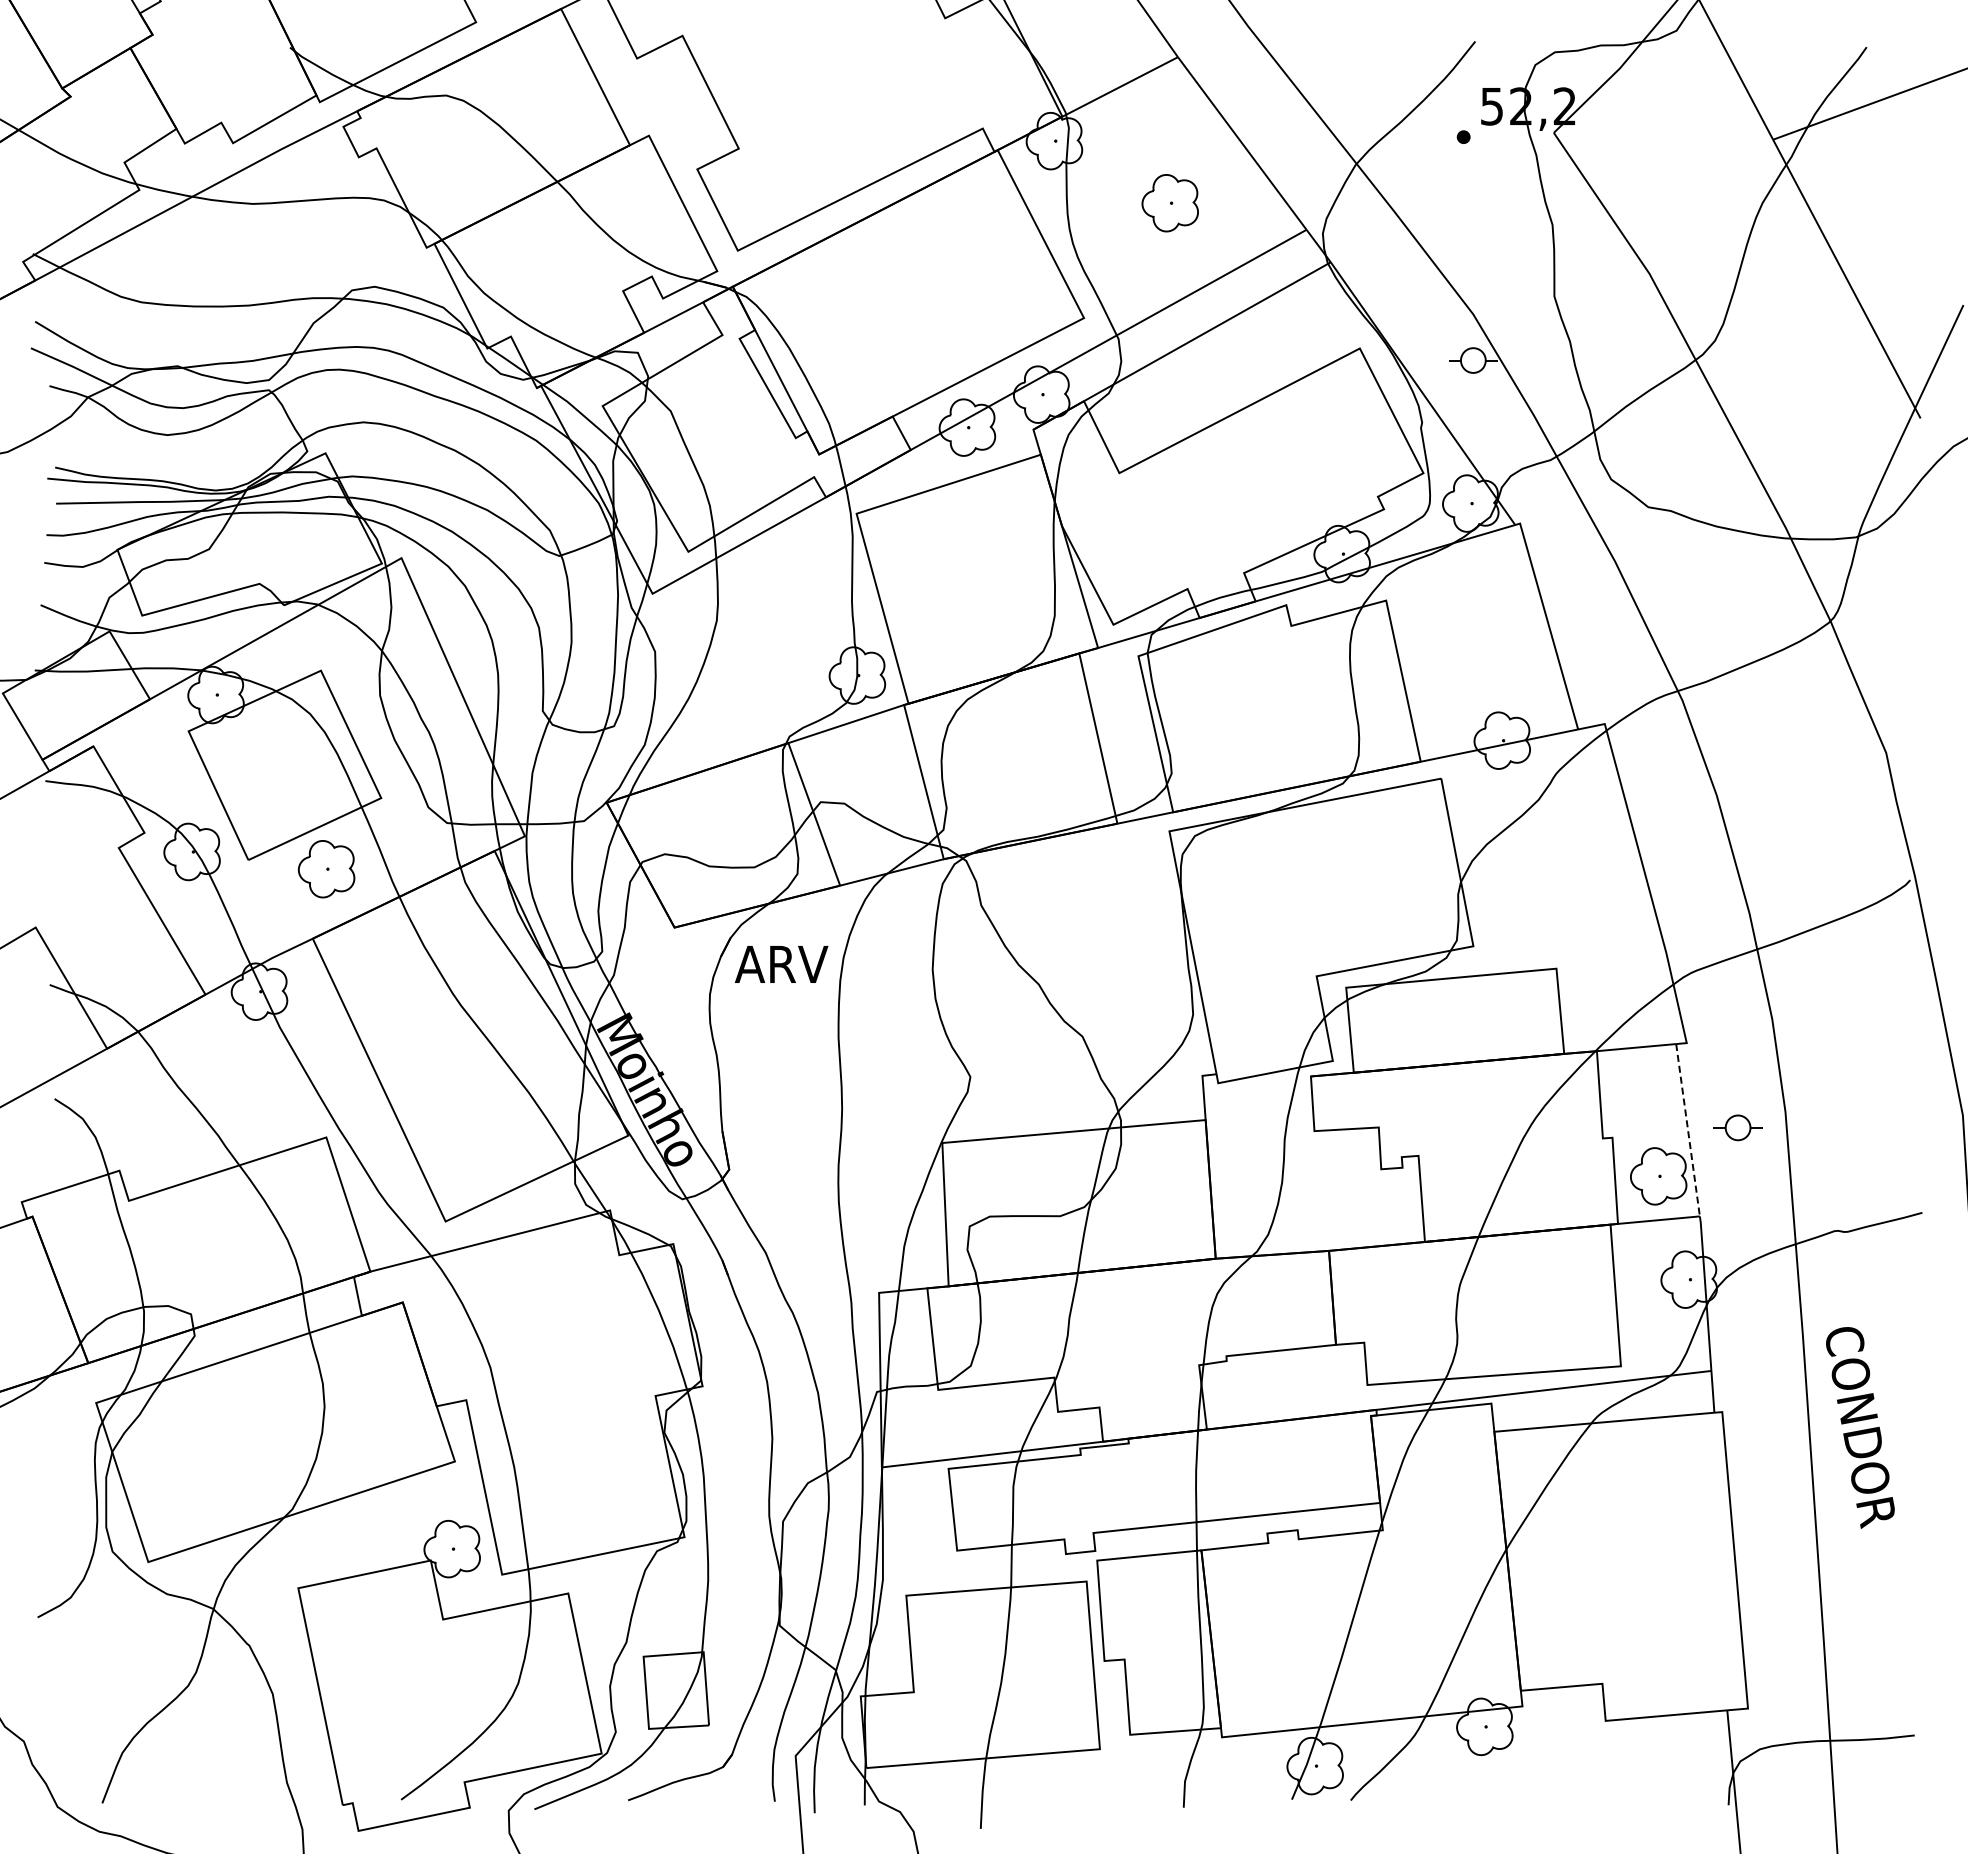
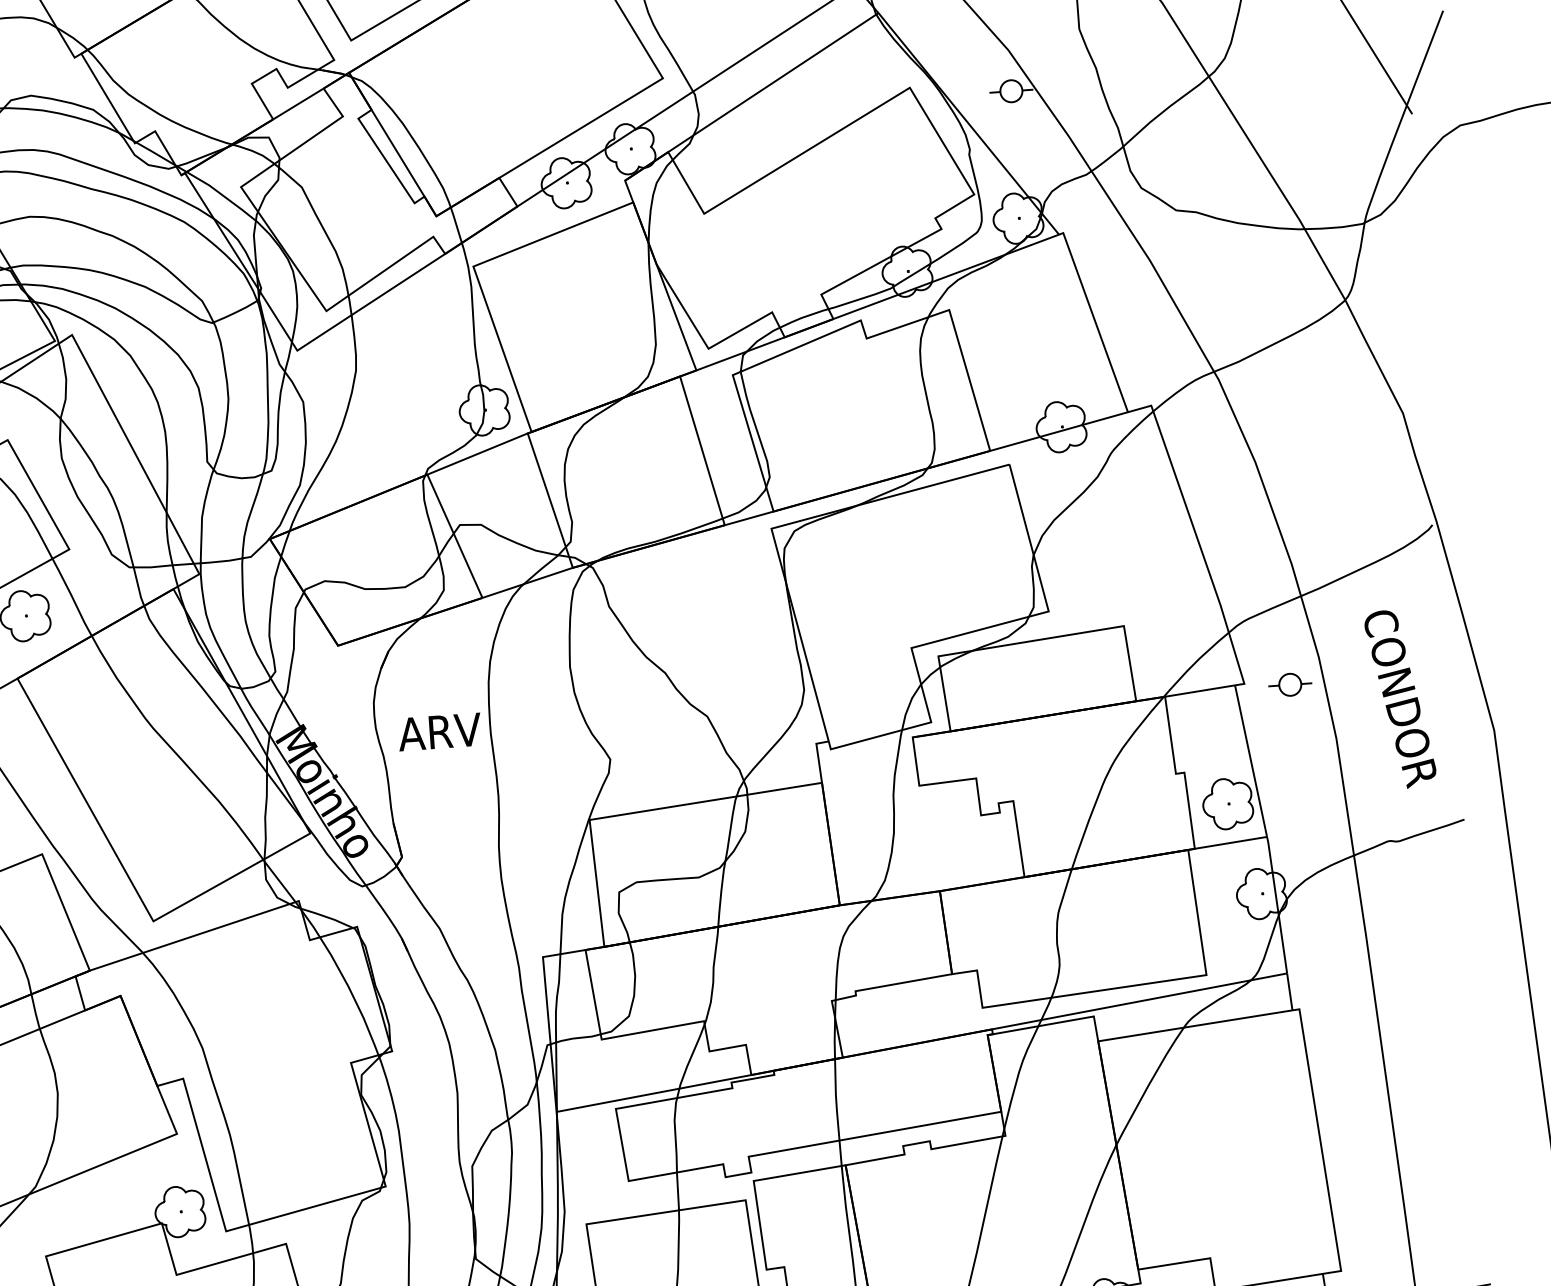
text: (781, 964) -> (439, 732), moved
part: (1737, 1127) -> (1289, 684), moved
line: (1688, 1130) -> (1251, 761), dashed -> solid
text: (1860, 1427) -> (1400, 698), moved

